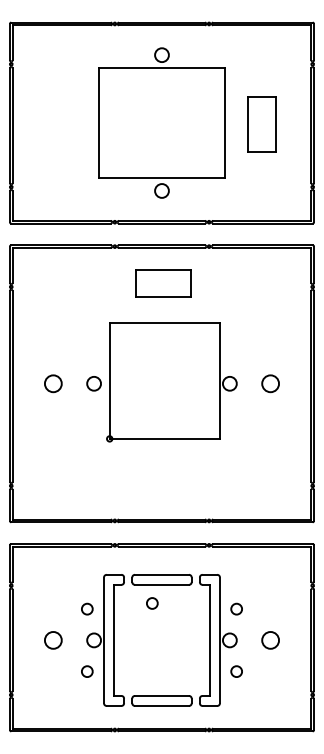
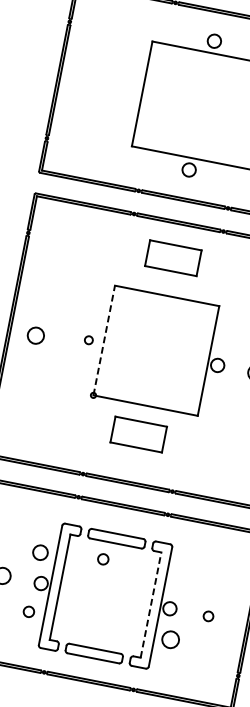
line: (109, 381) -> (103, 340), solid -> dashed
circle: (53, 383) -> (36, 335), moved
circle: (93, 383) -> (88, 339), size x0.6
part: (163, 469) -> (138, 434), added
circle: (87, 608) -> (40, 552), size x1.4
circle: (236, 608) -> (182, 579), removed
line: (209, 640) -> (150, 605), solid -> dashed
circle: (270, 640) -> (208, 616), size x0.6
circle: (236, 671) -> (170, 639), size x1.6

